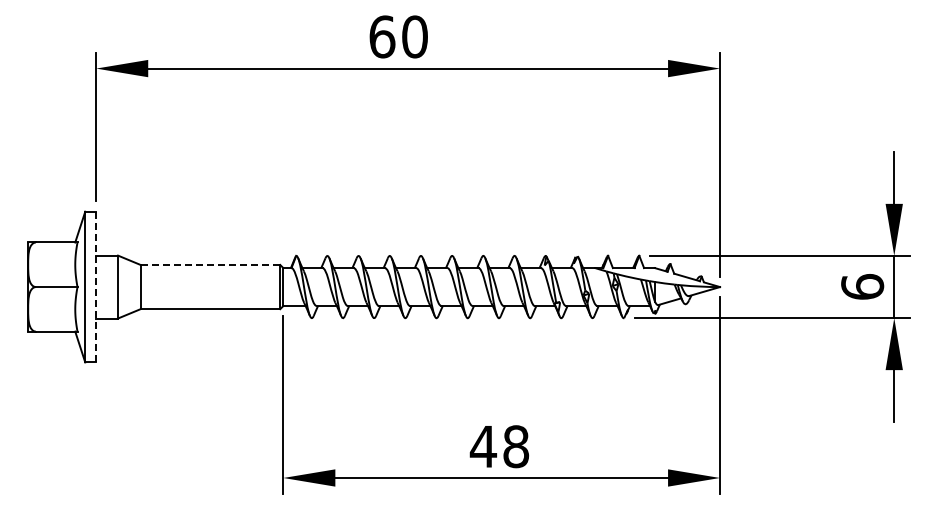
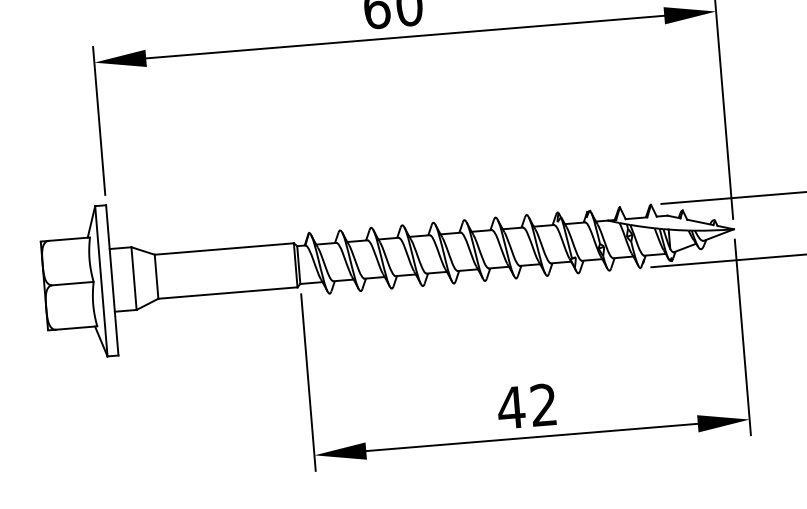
line: (210, 264) -> (224, 248), dashed -> solid
line: (96, 287) -> (112, 280), dashed -> solid
text: (516, 446) -> (544, 404), 48 -> 42

